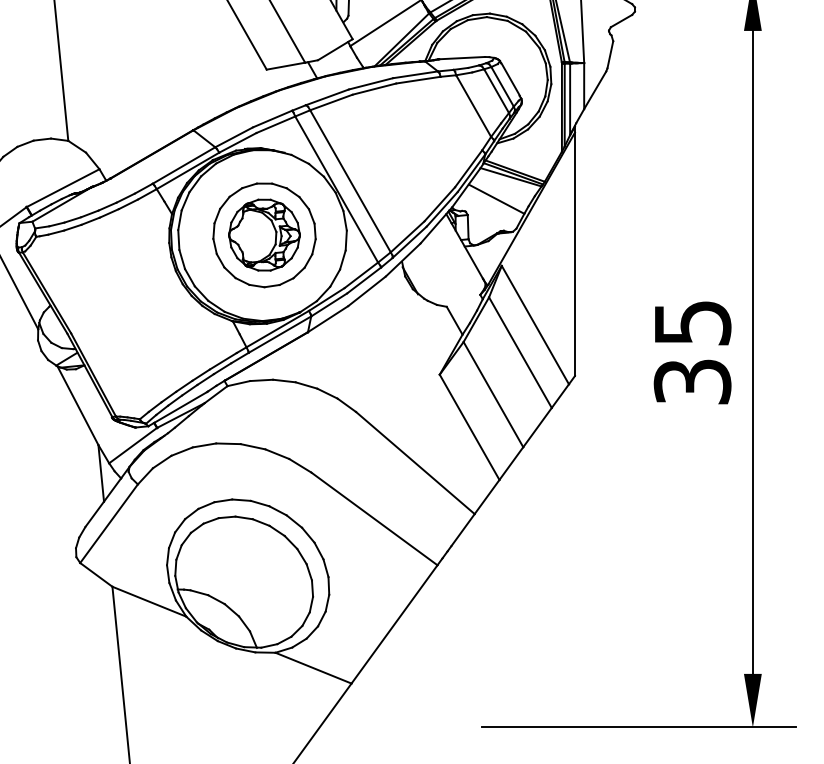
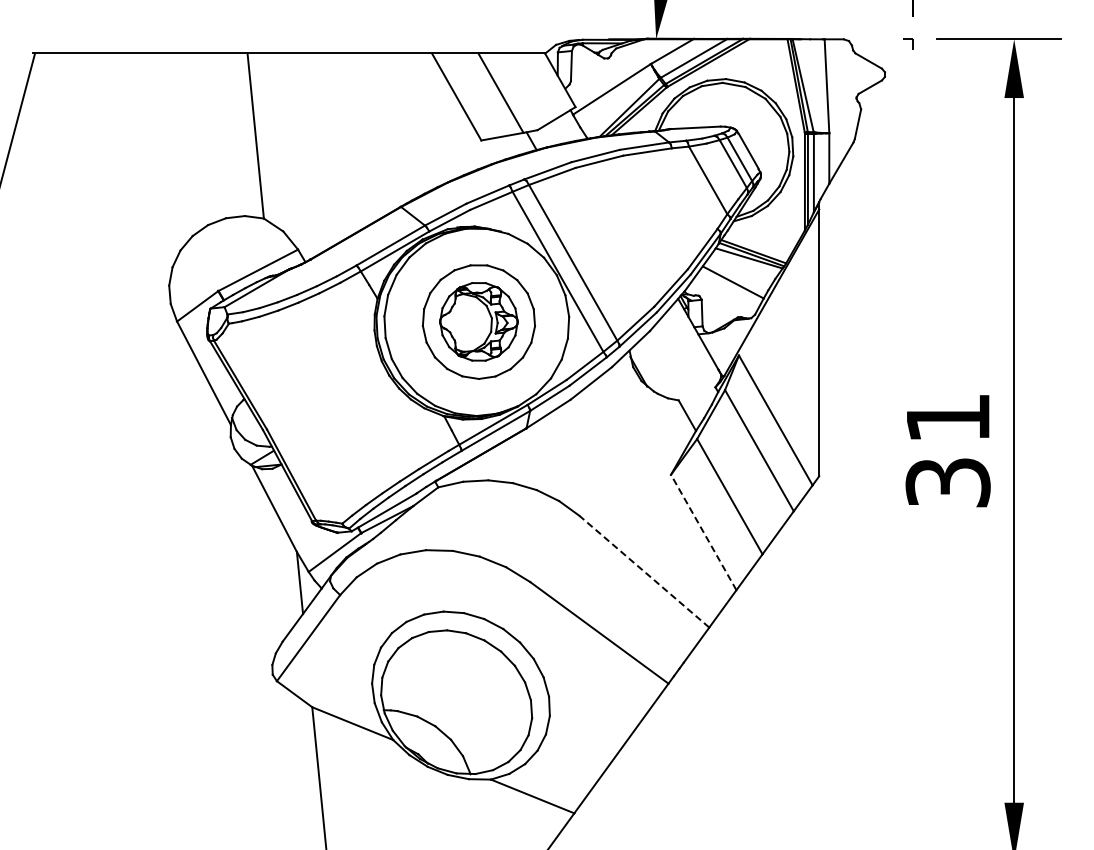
text: (692, 323) -> (948, 418), 35 -> 31
line: (469, 427) -> (703, 532), solid -> dashed
line: (415, 462) -> (644, 571), solid -> dashed

